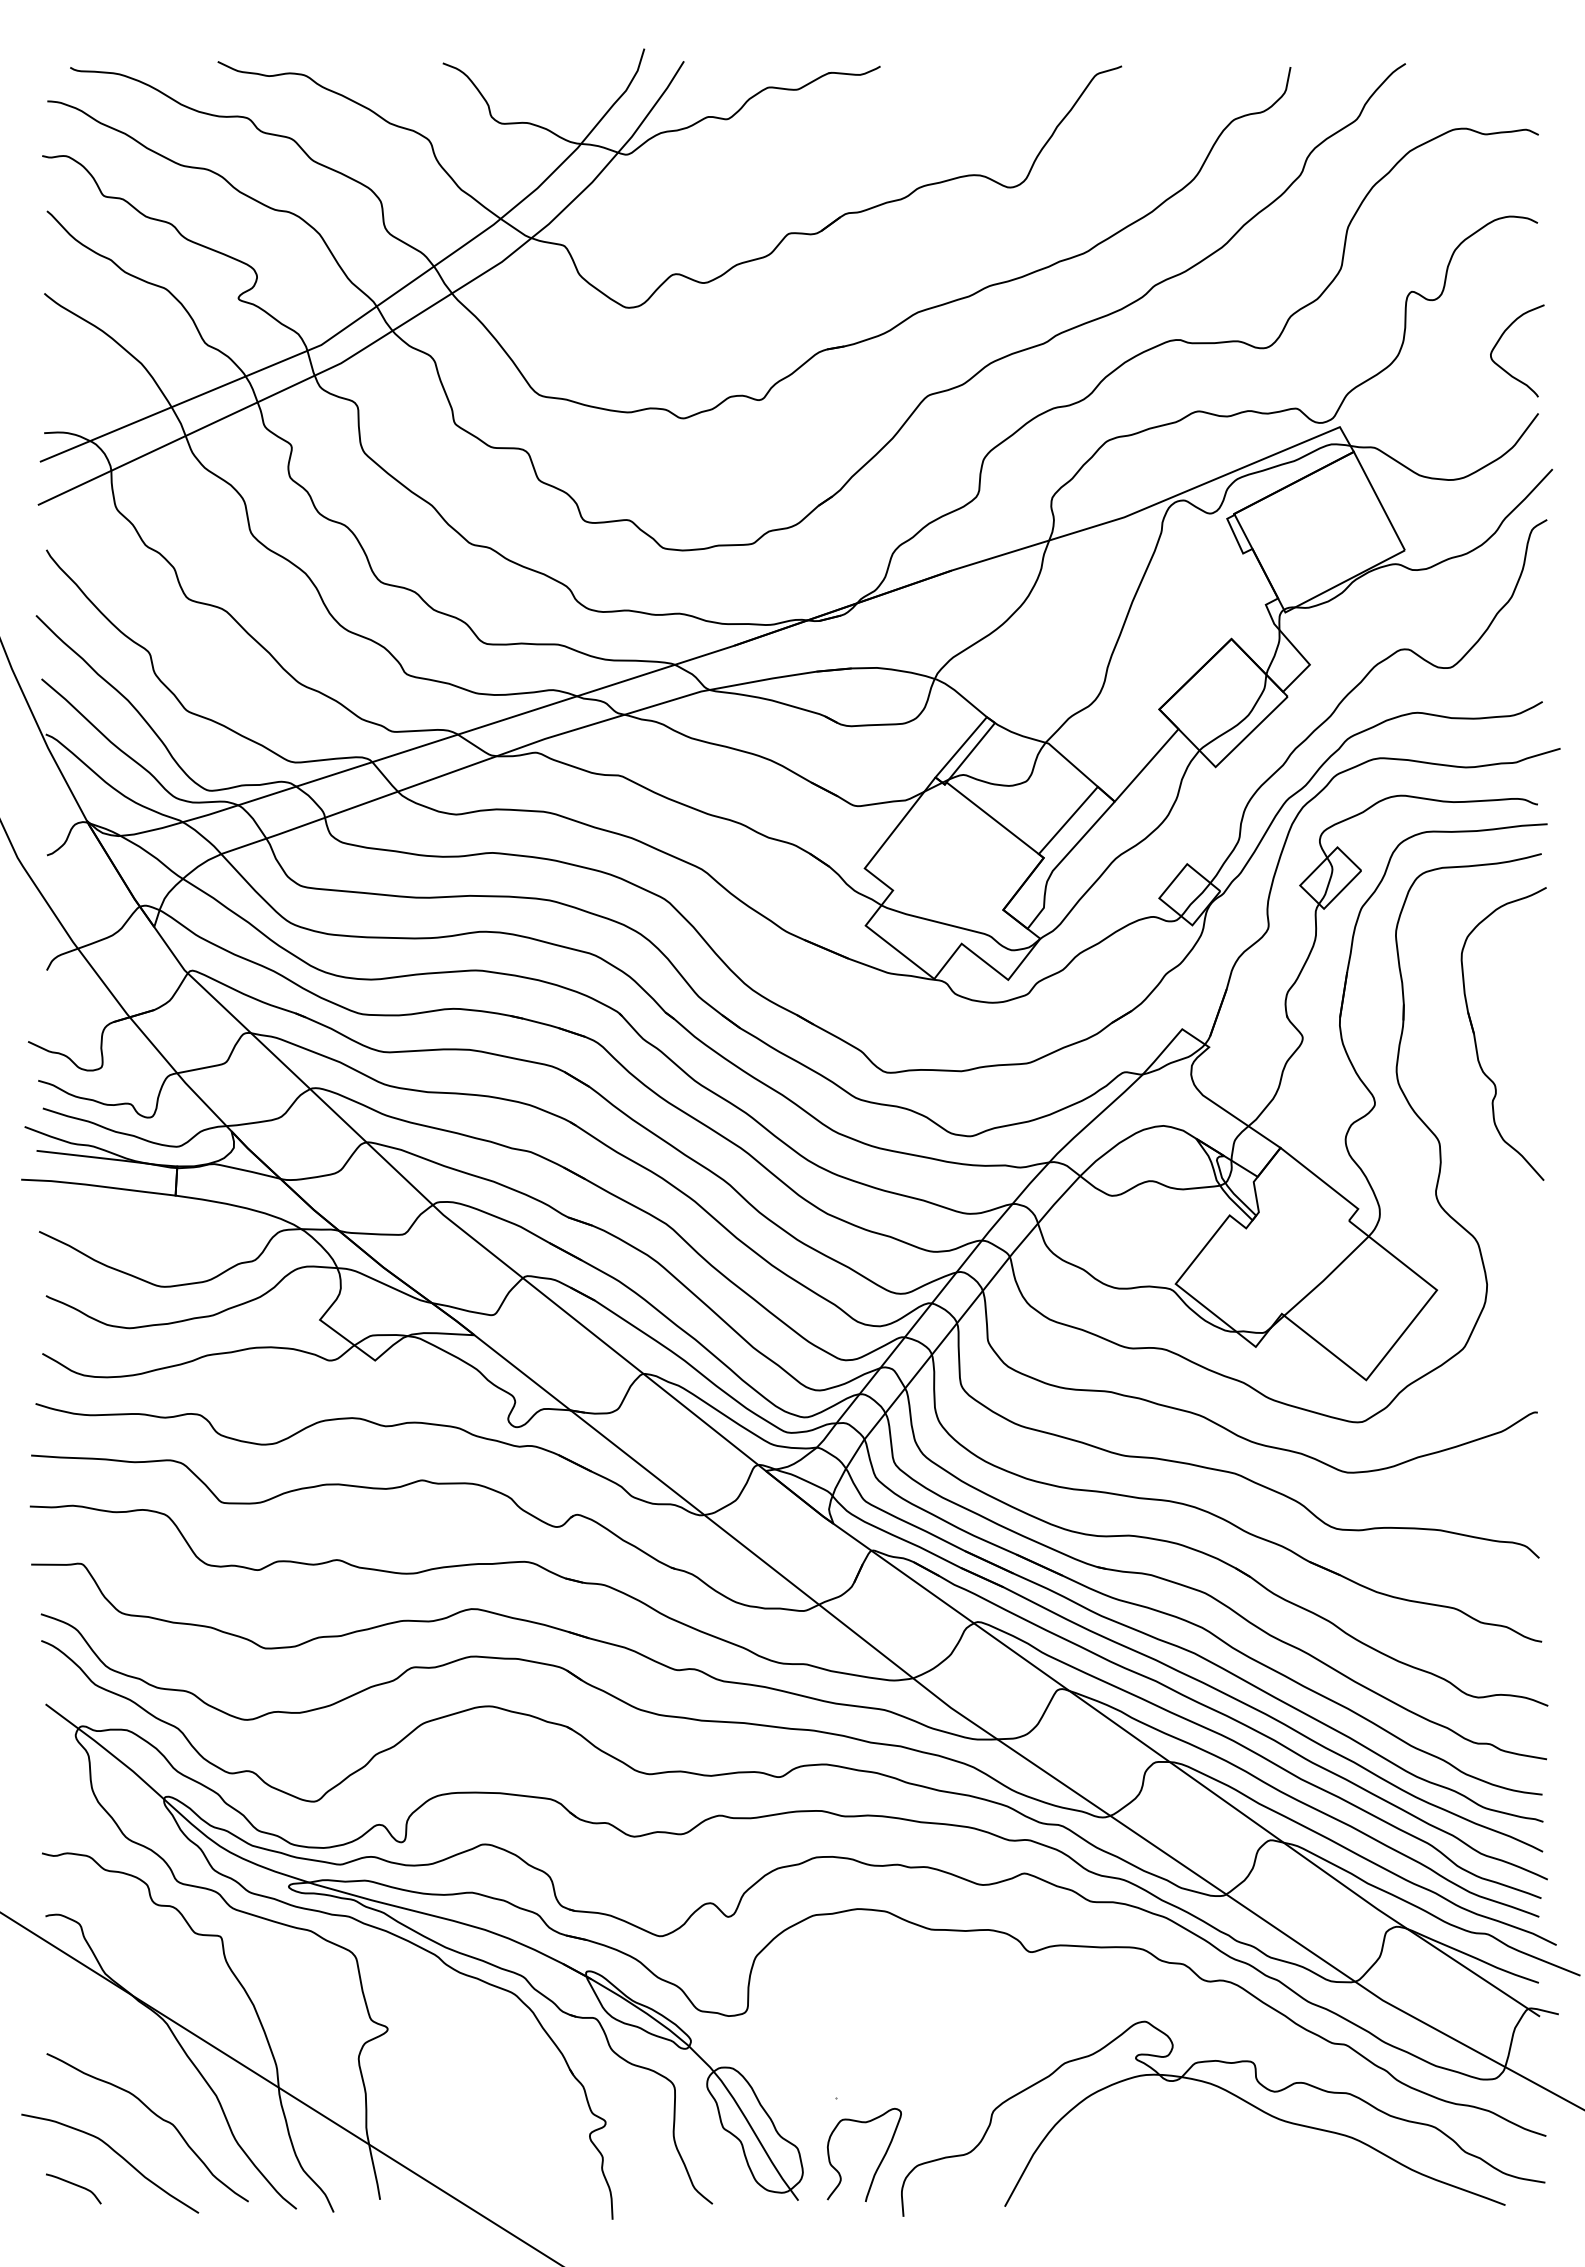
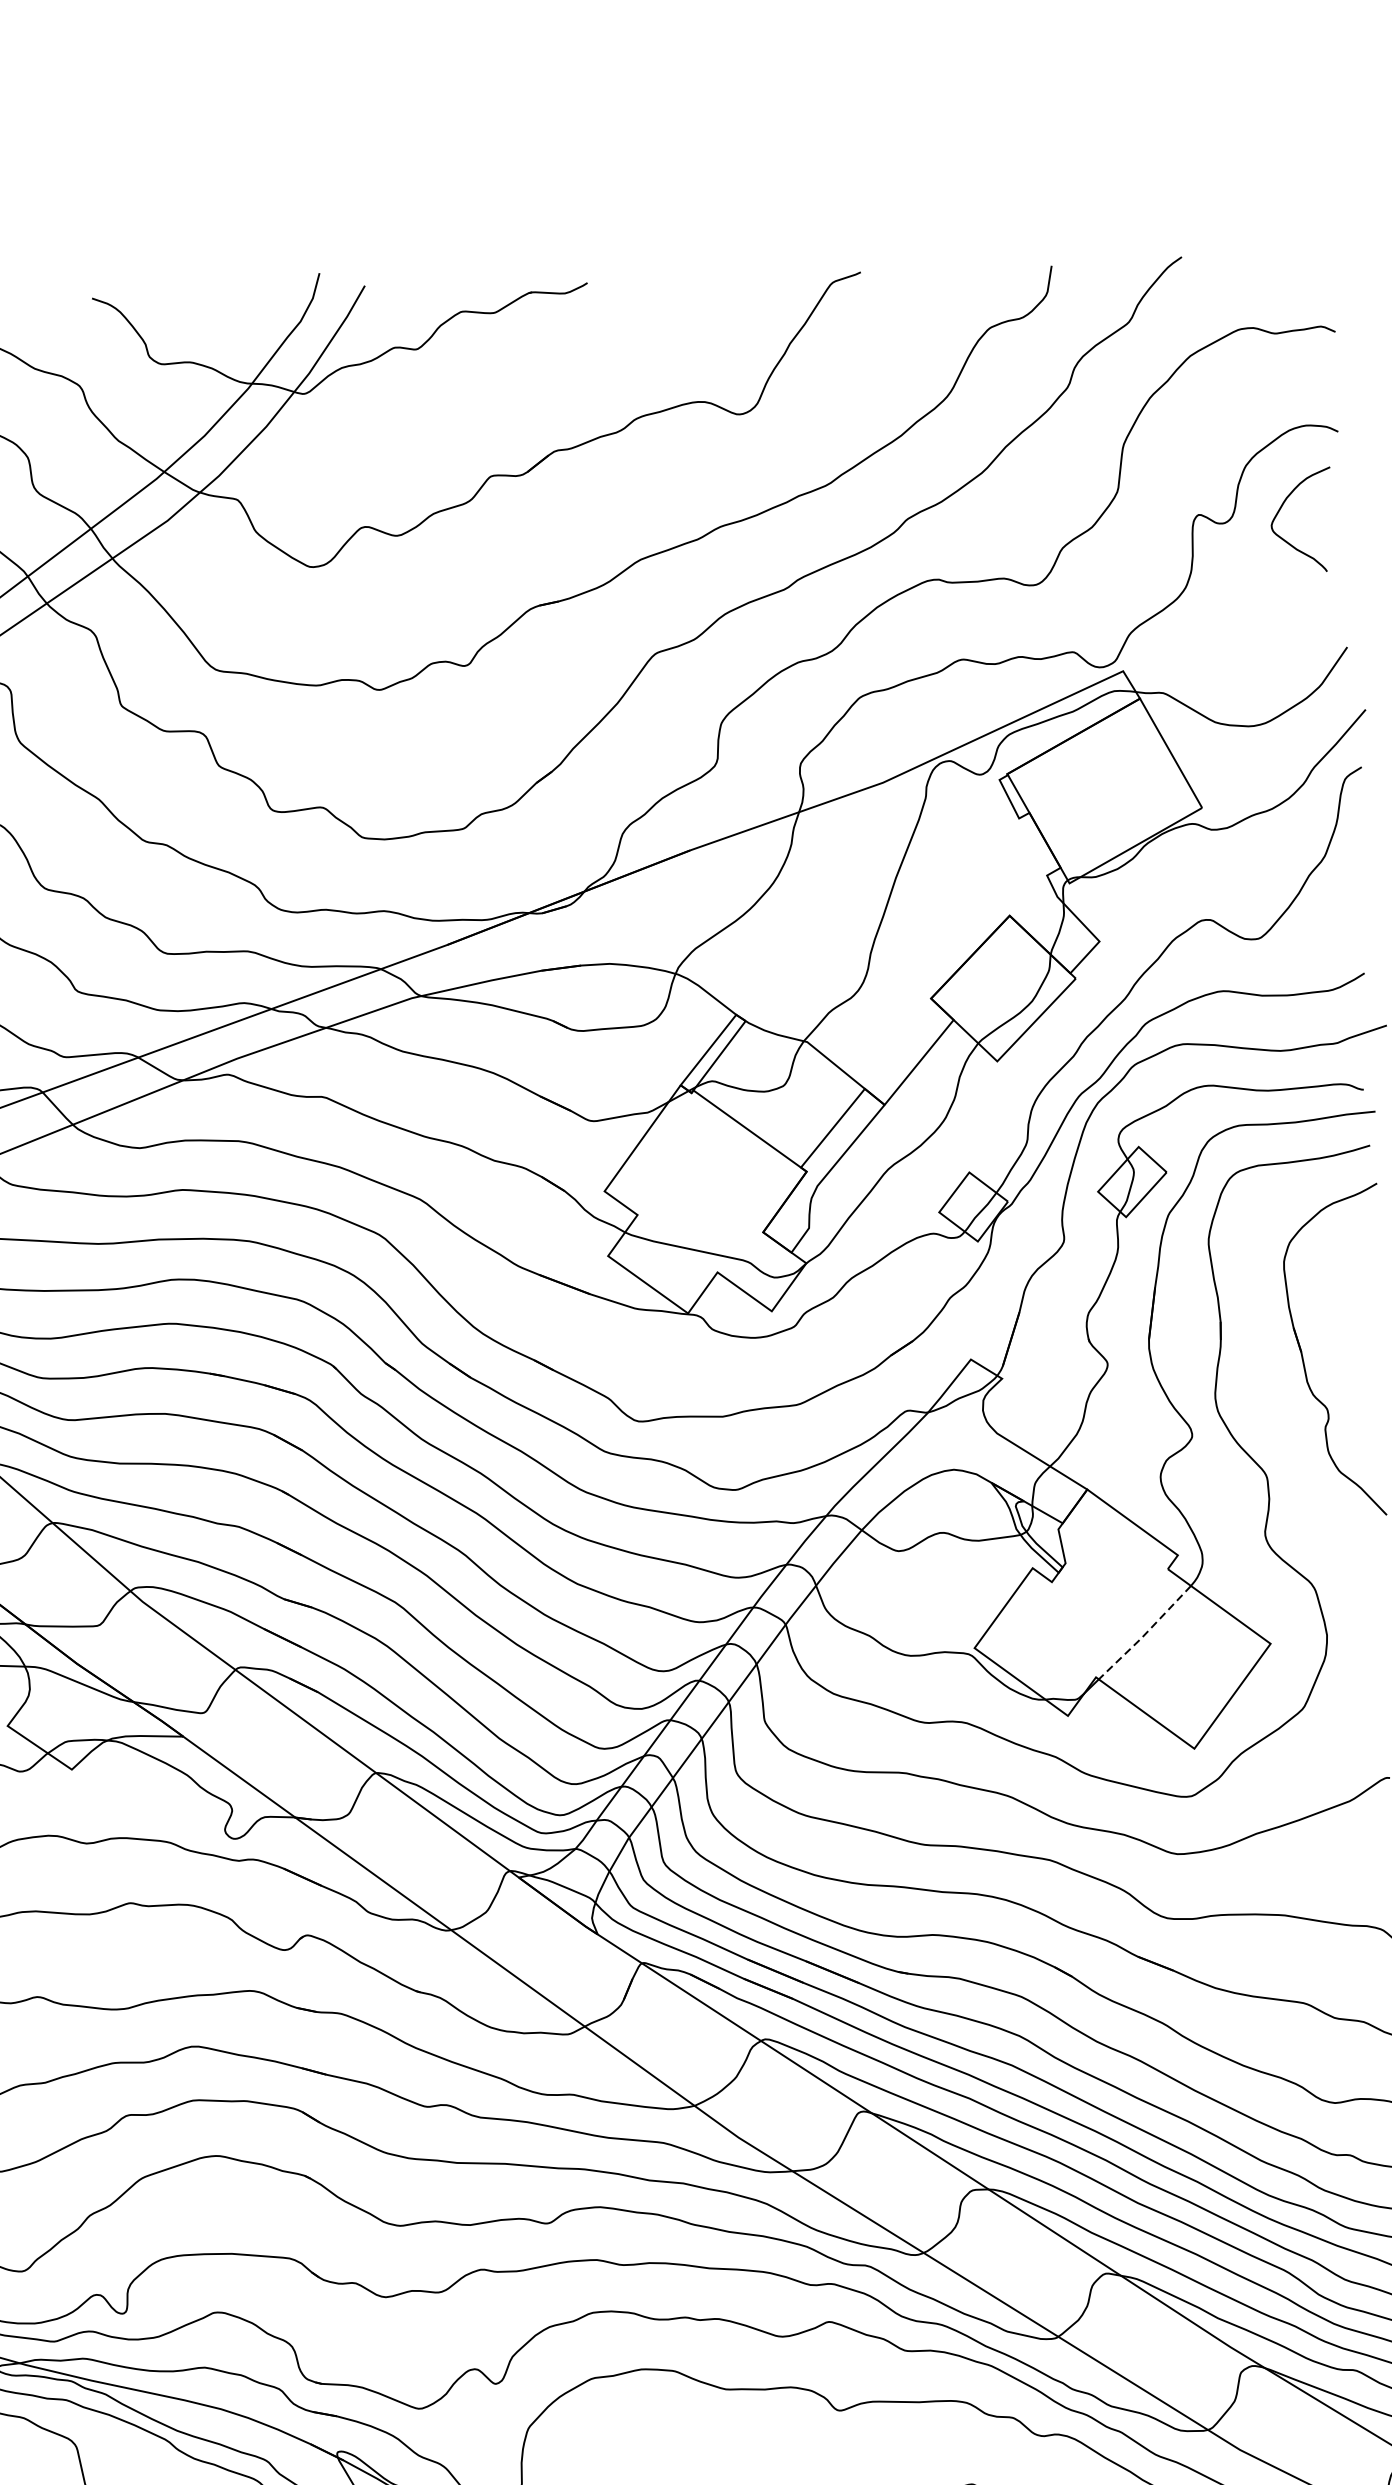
curve: (1501, 338) -> (1282, 506), moved
line: (1326, 1277) -> (1144, 1634), solid -> dashed

